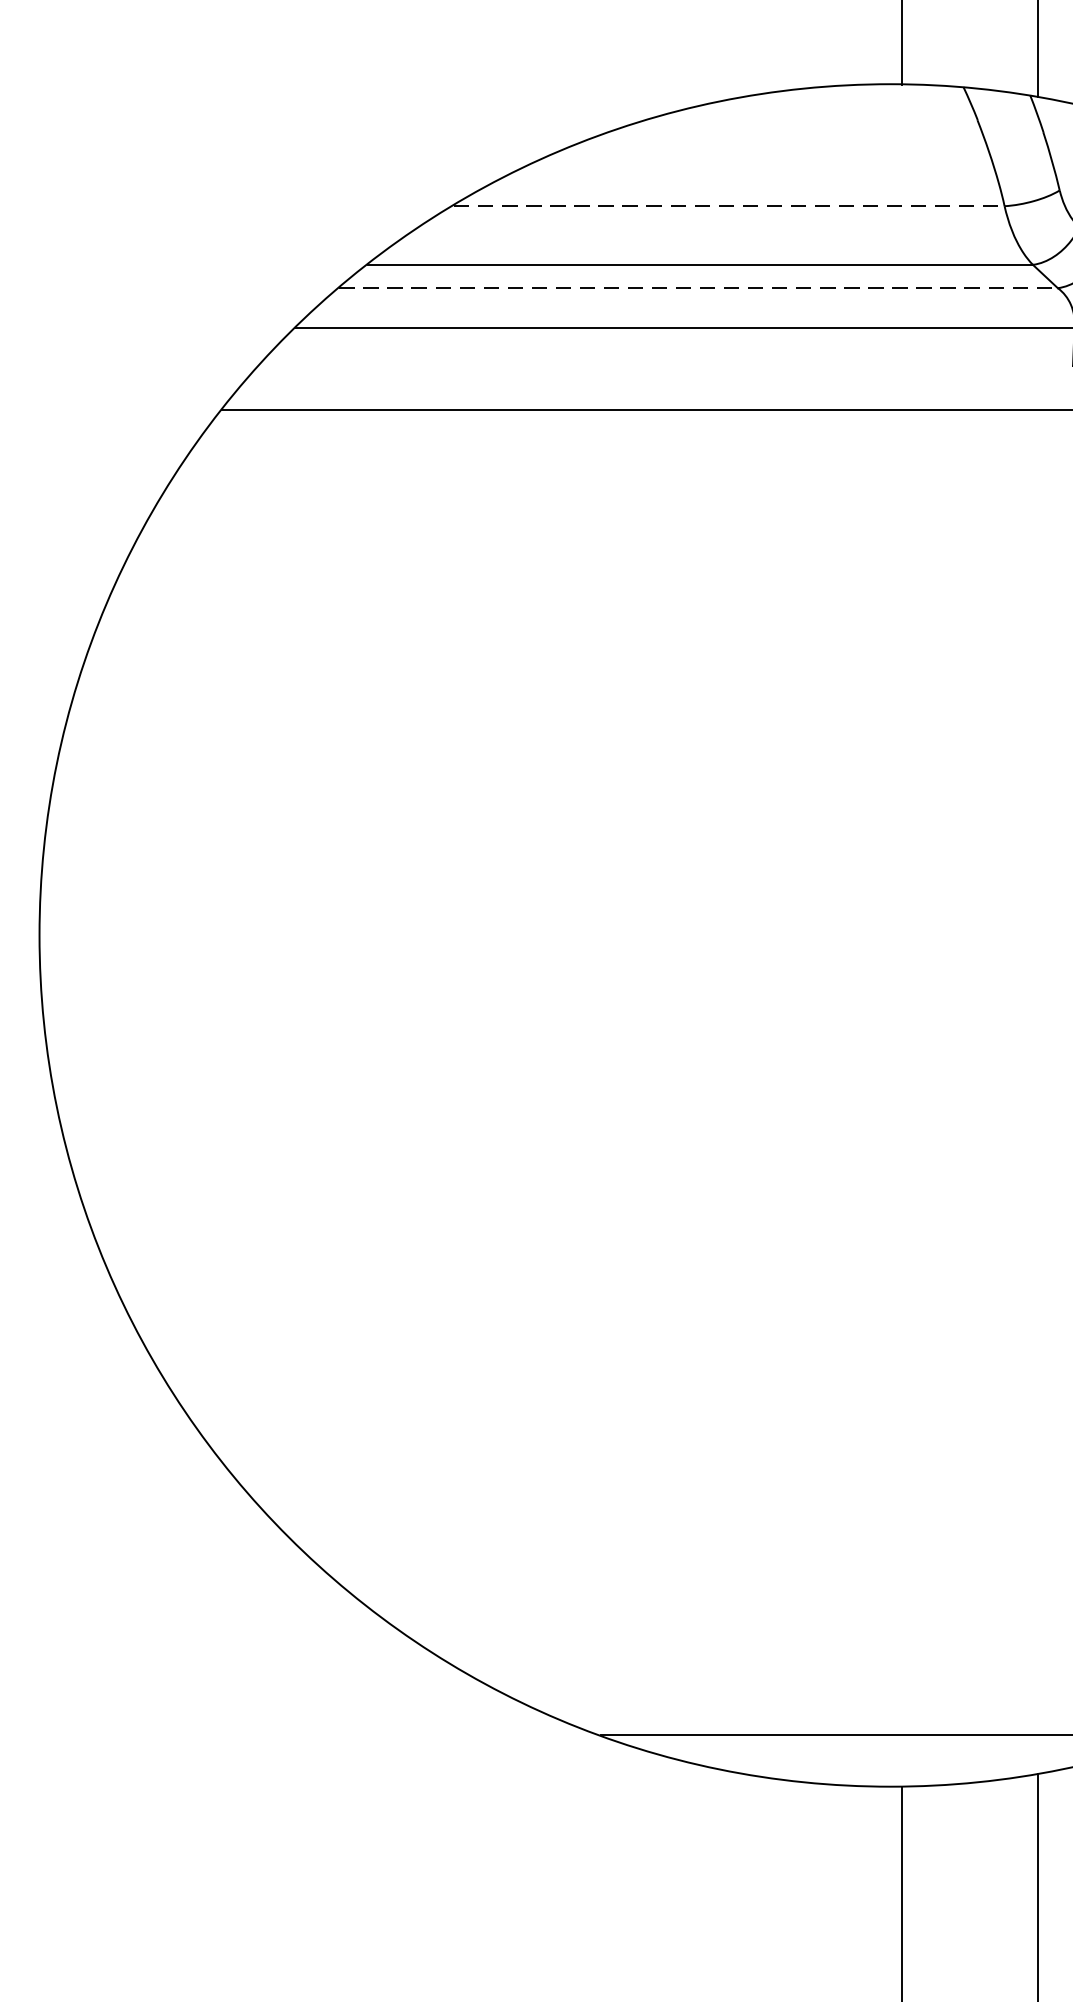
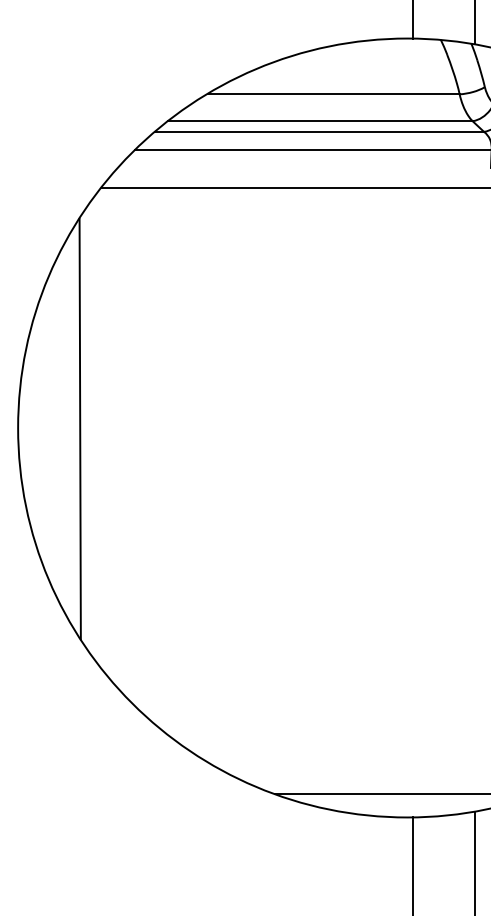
line: (728, 206) -> (333, 94), dashed -> solid
line: (700, 287) -> (320, 131), dashed -> solid
line: (173, 938) -> (79, 429), added

